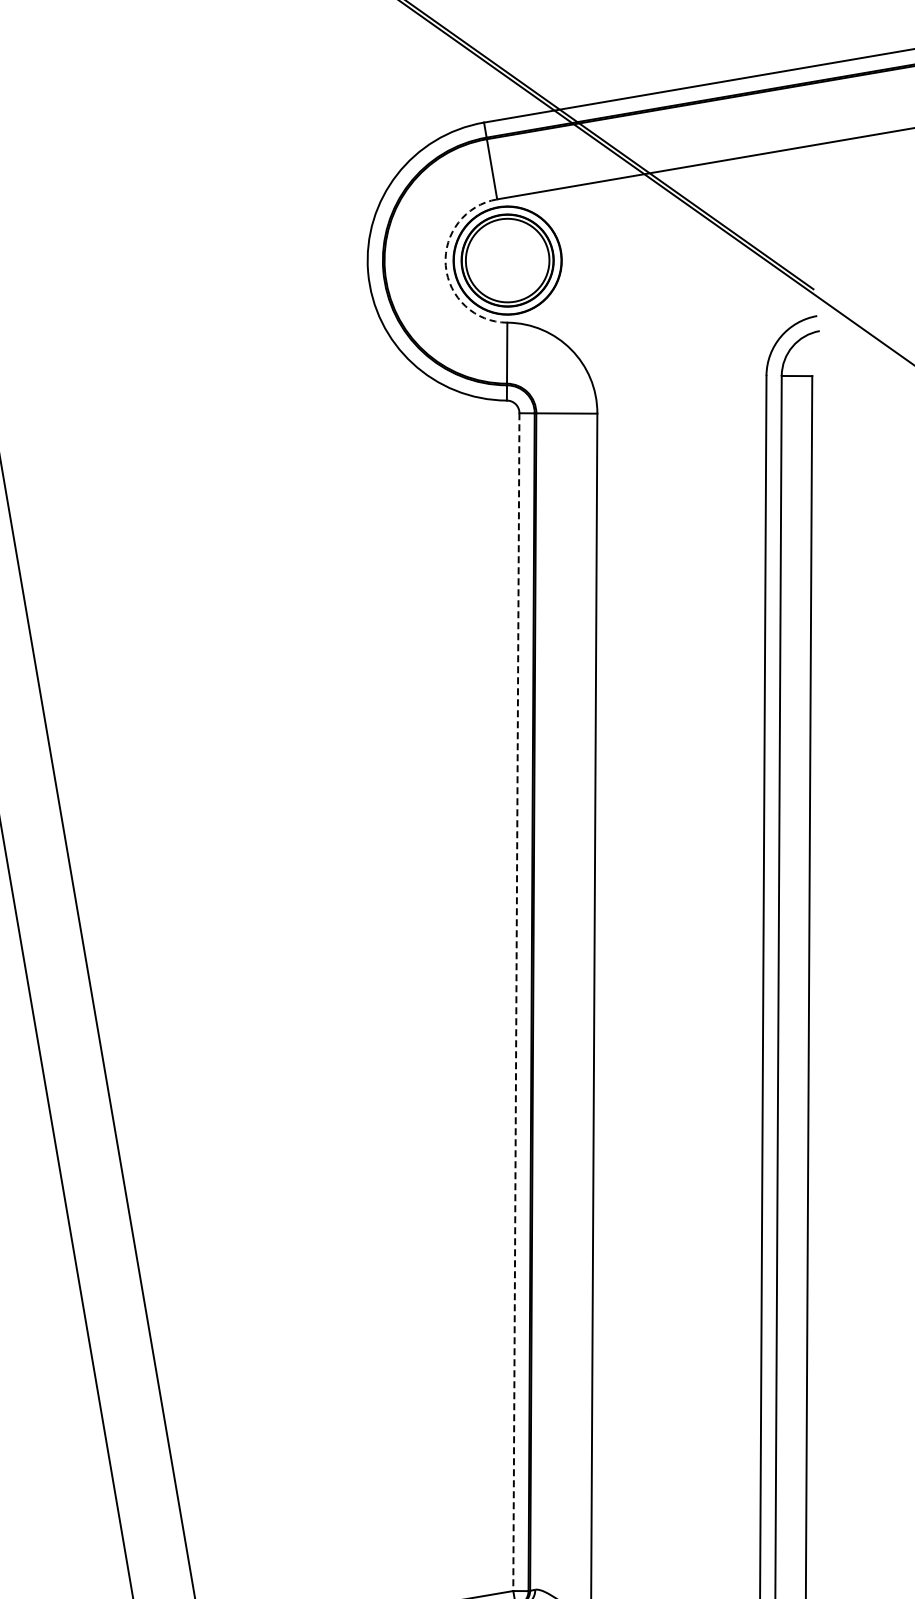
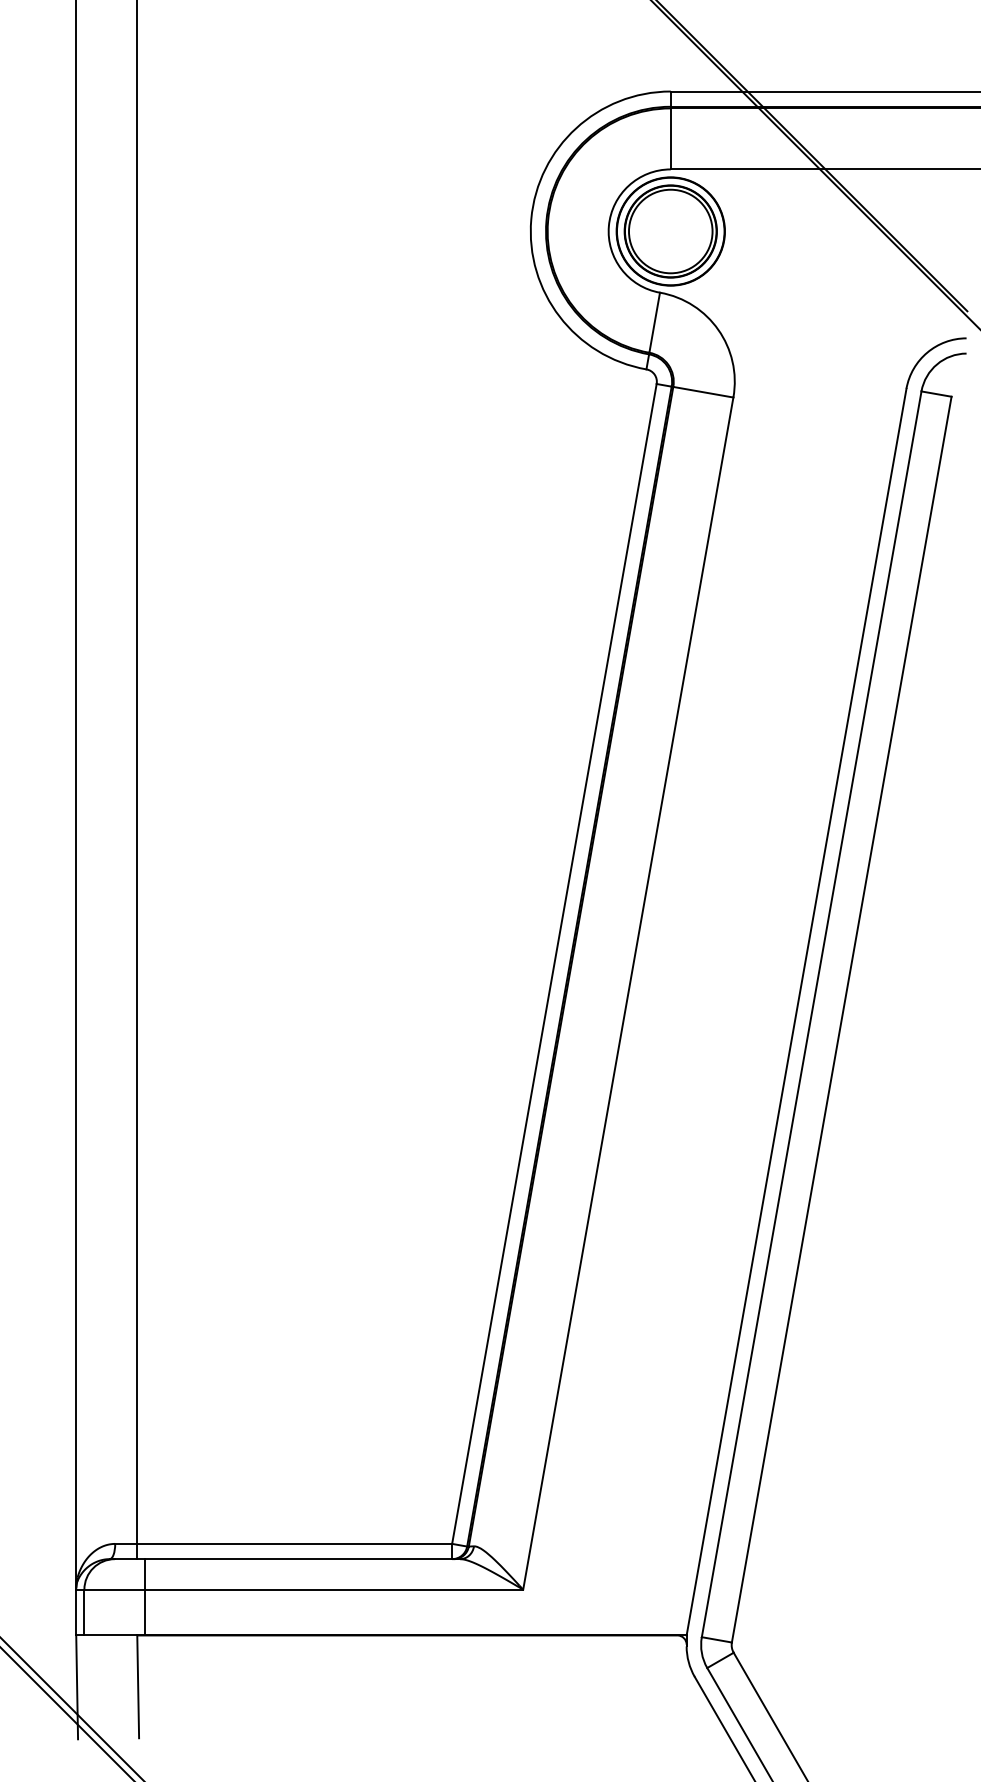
arc: (445, 266) -> (608, 226), dashed -> solid
line: (516, 1001) -> (554, 963), dashed -> solid

